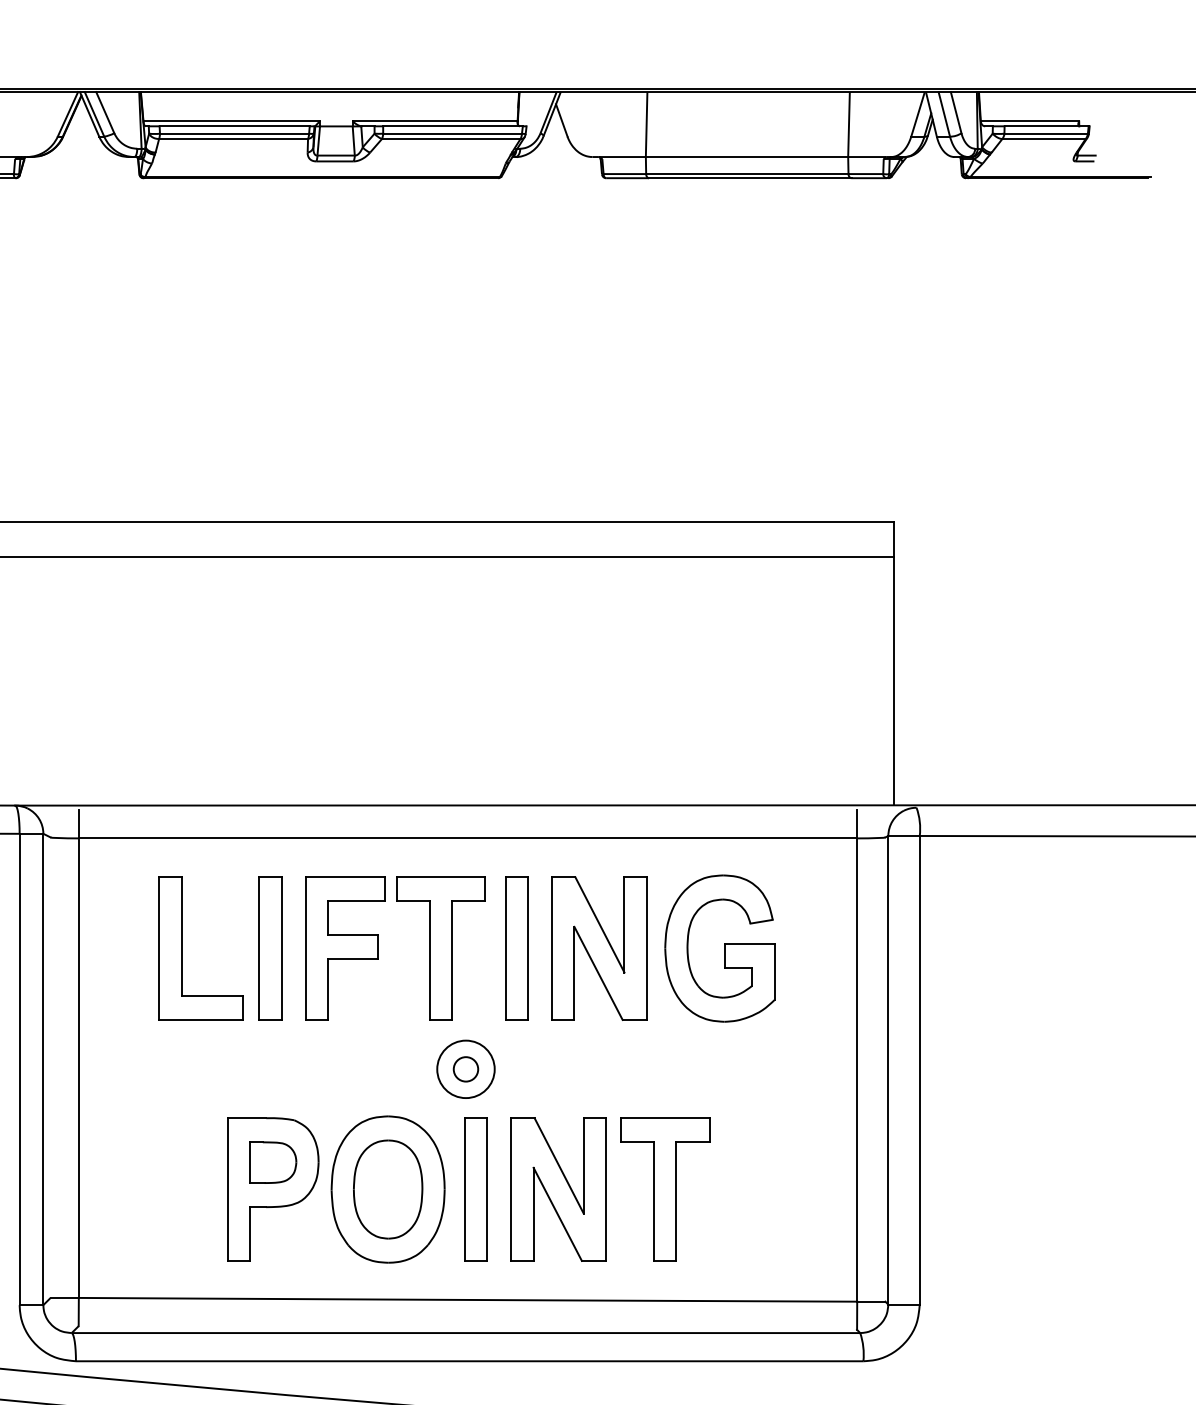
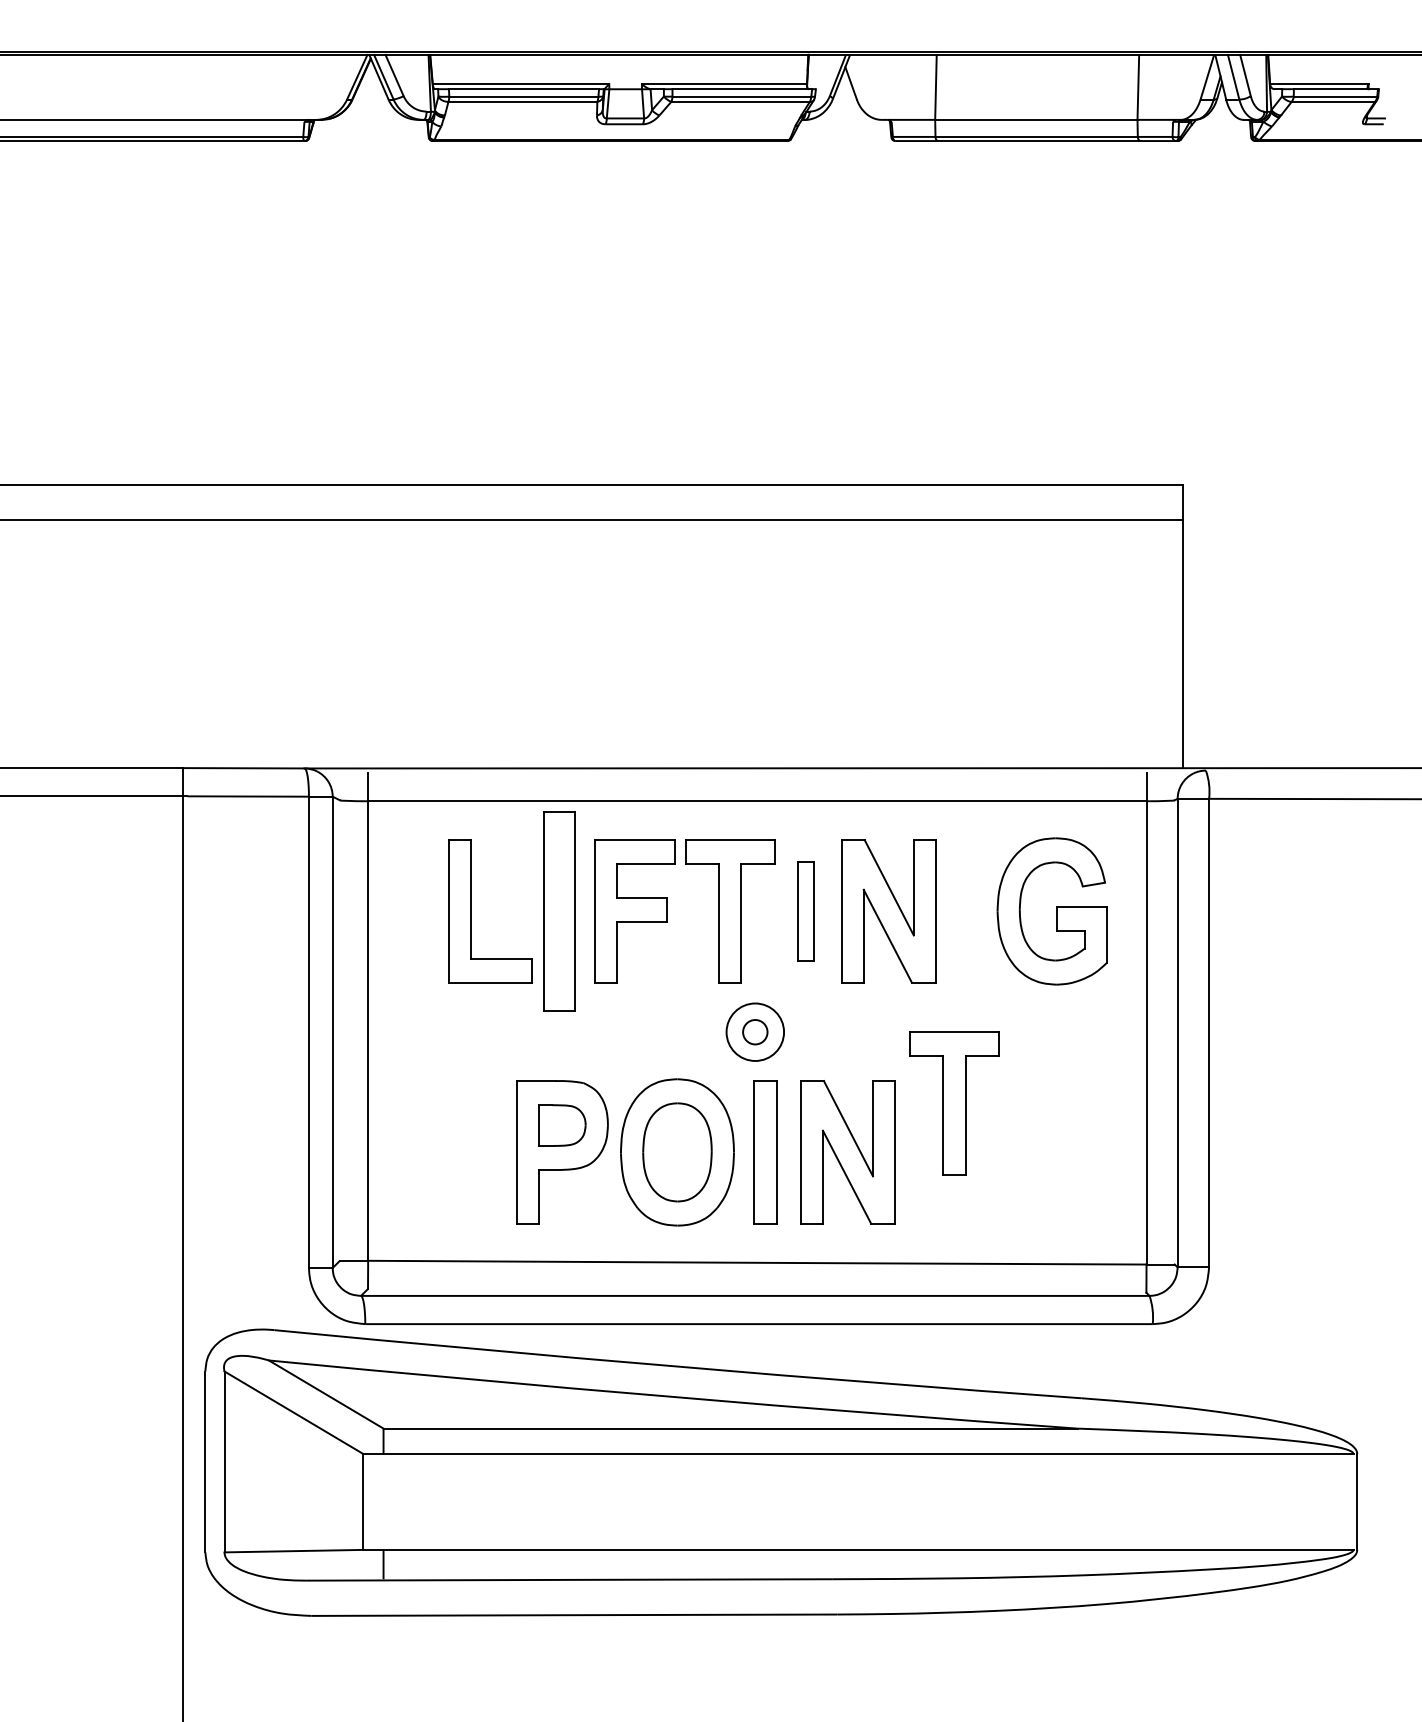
part: (270, 948) -> (559, 911), size x1.4
part: (516, 948) -> (805, 911), size x0.7
part: (719, 948) -> (1051, 911), moved
part: (665, 1189) -> (954, 1103), moved

